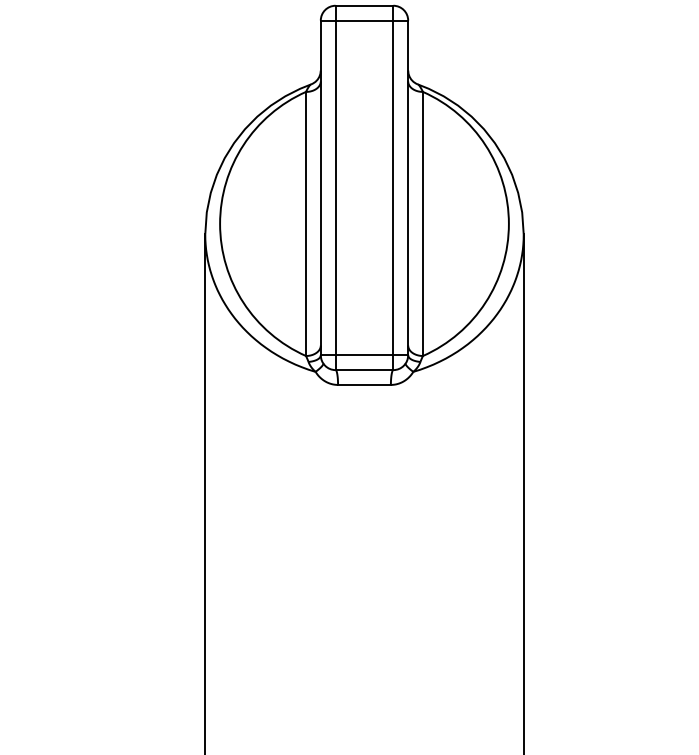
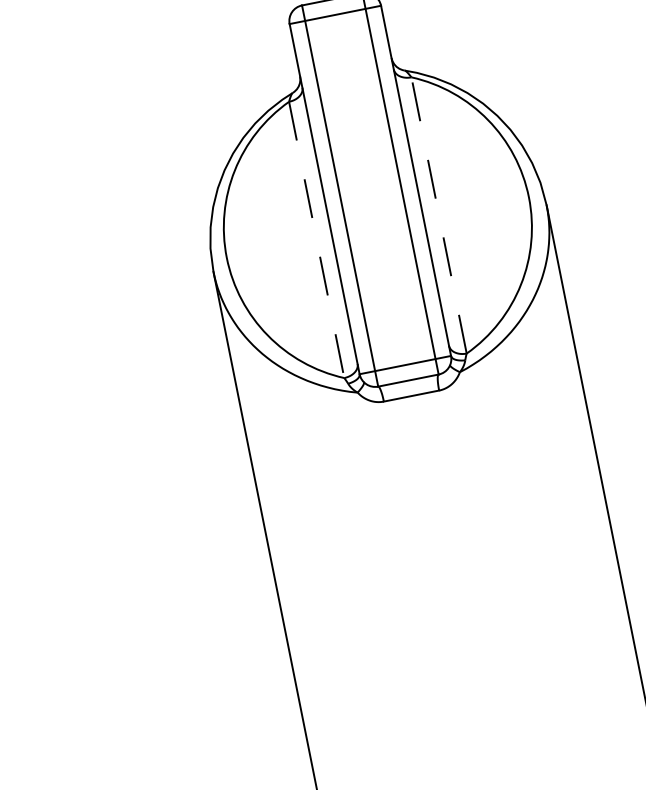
line: (423, 223) -> (439, 214), solid -> dashed
line: (305, 224) -> (316, 240), solid -> dashed

